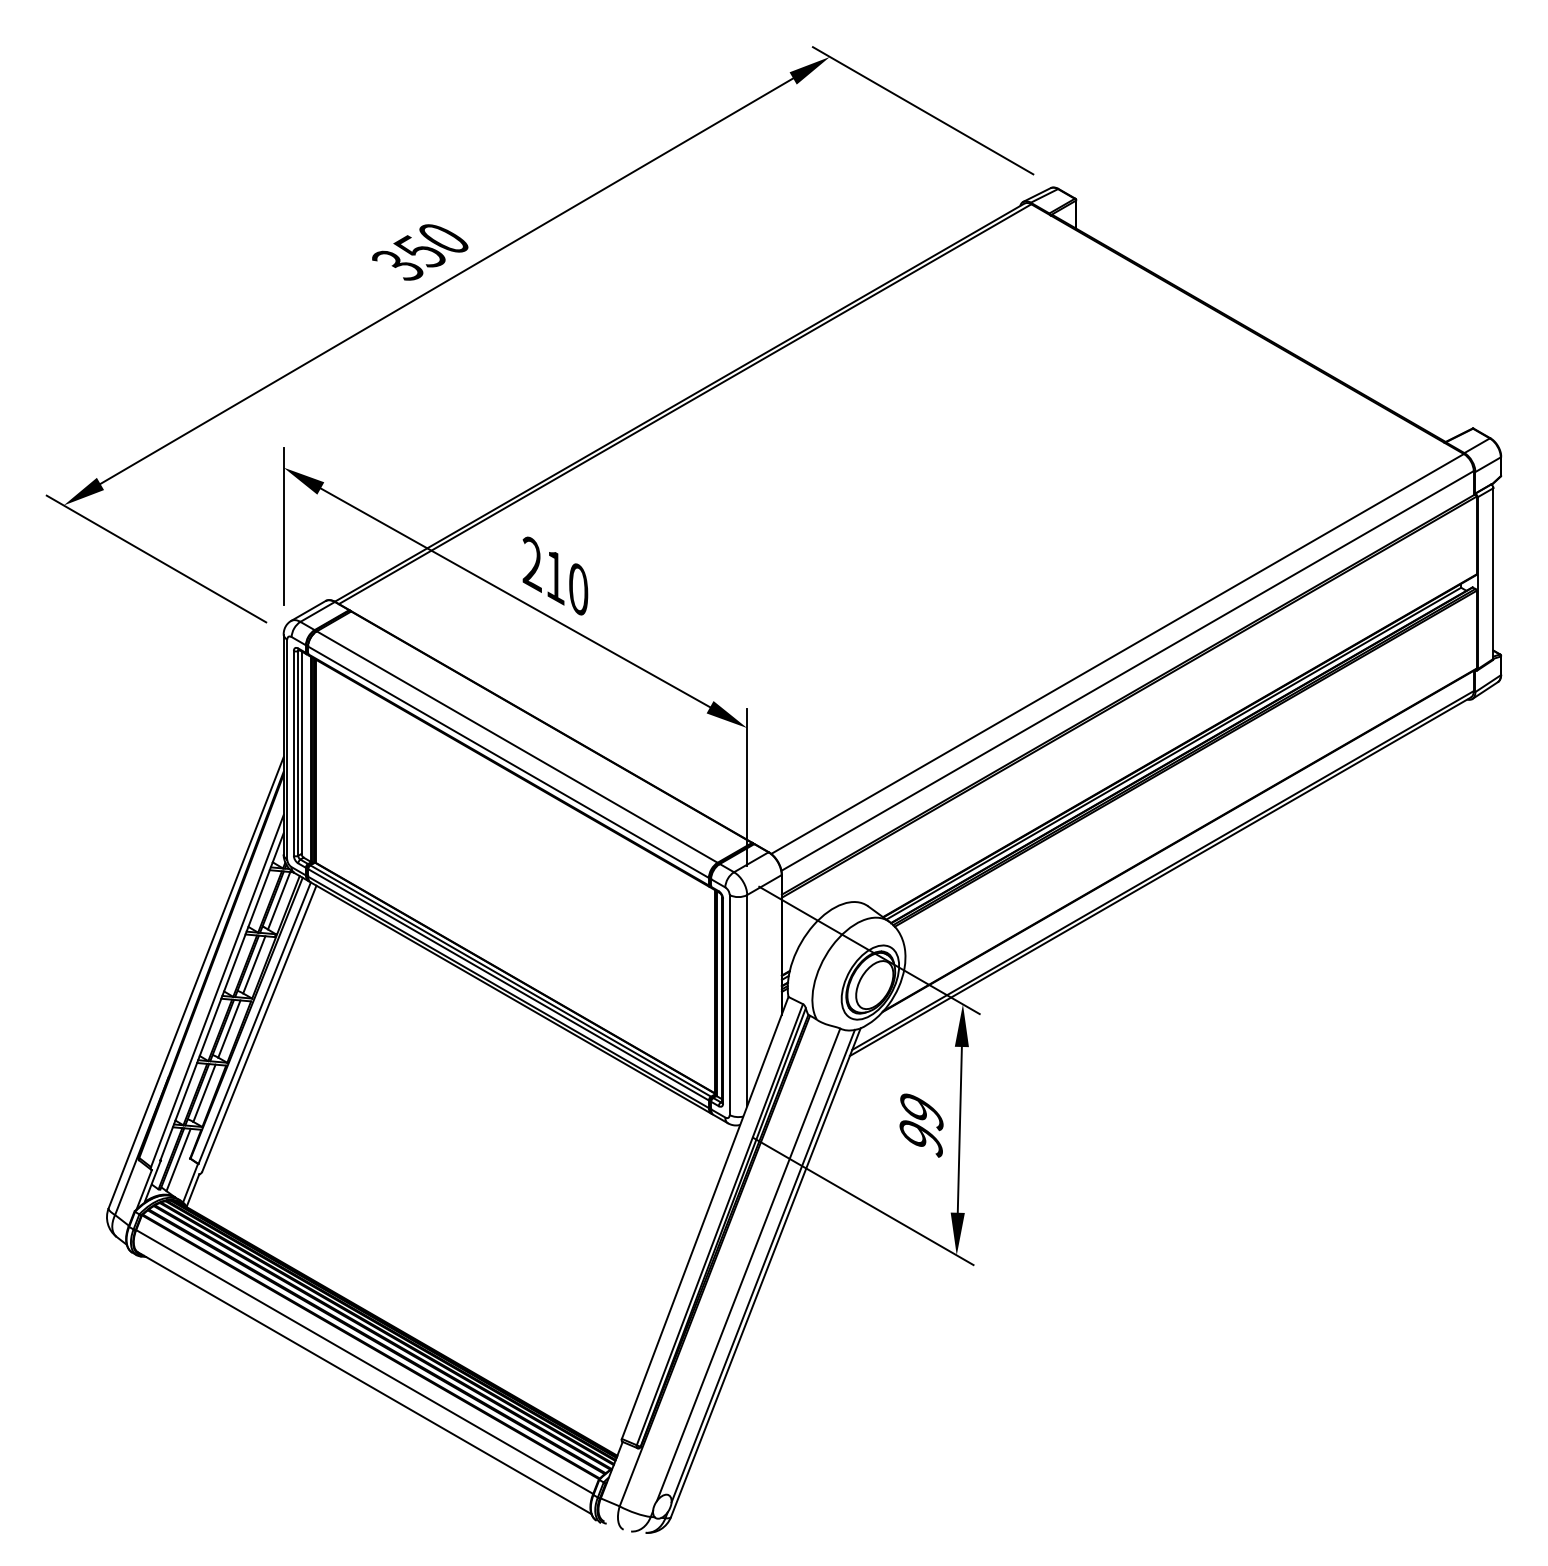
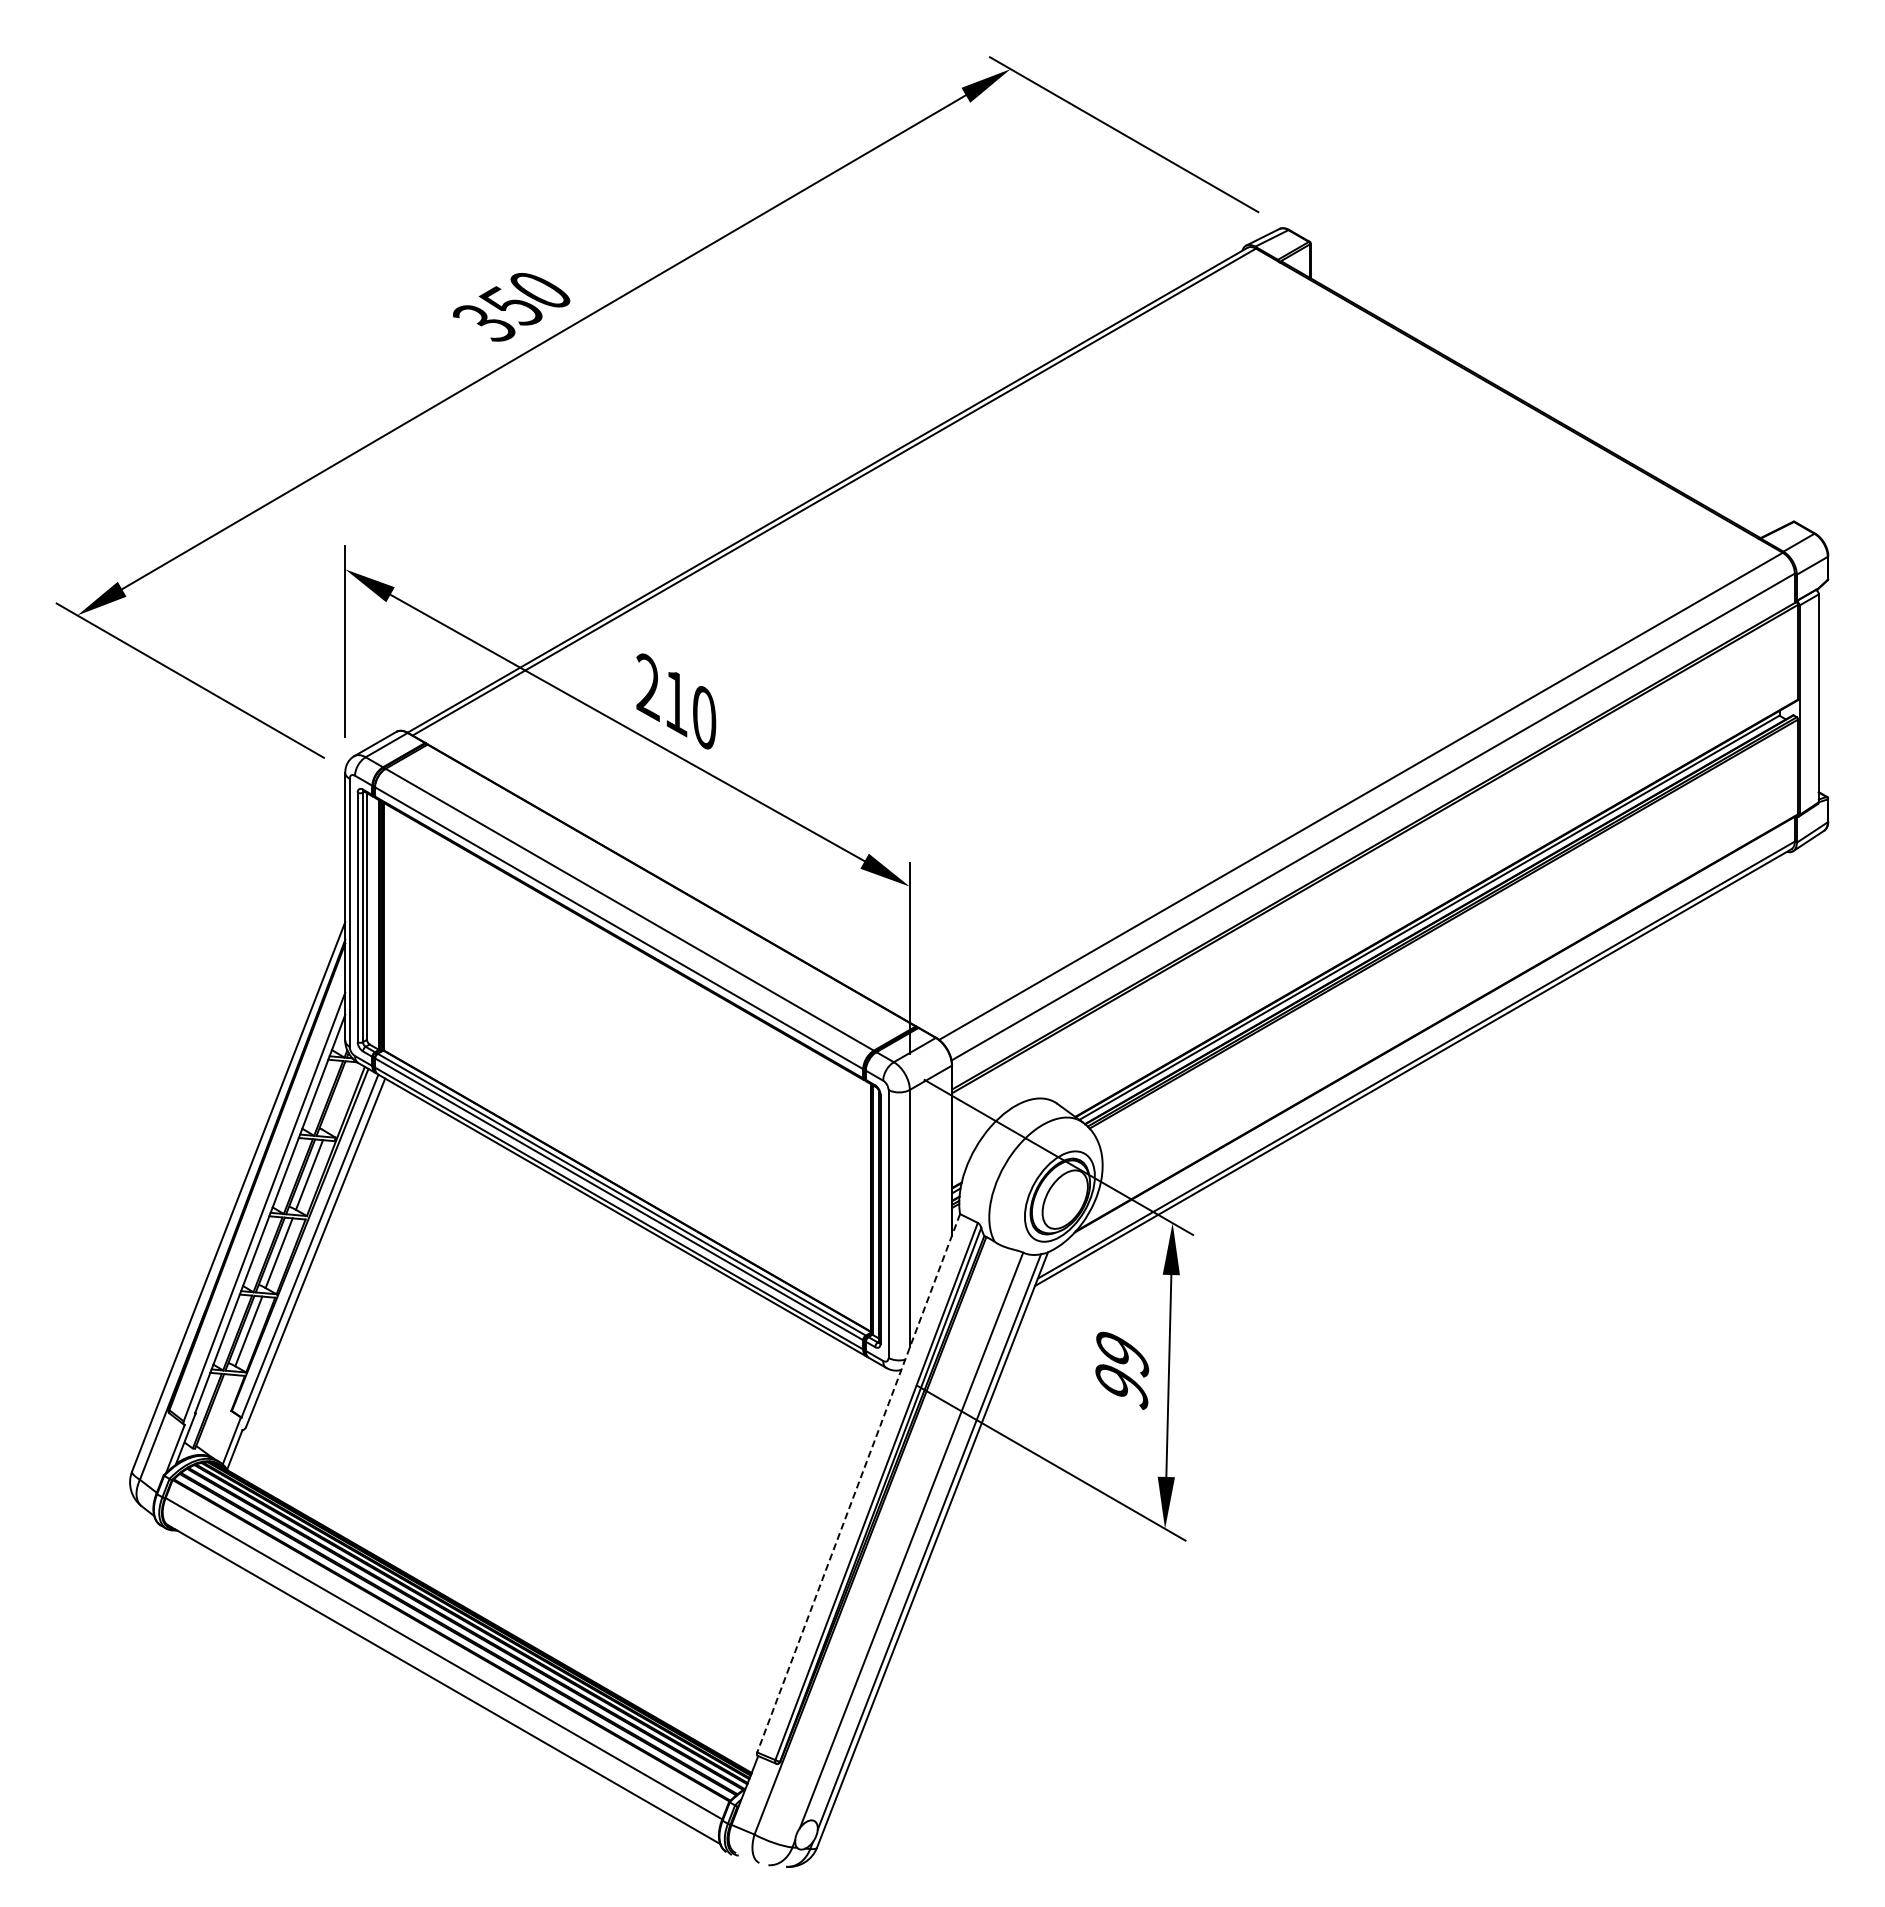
line: (278, 900) -> (339, 1096), removed
line: (178, 1159) -> (217, 1412), removed
line: (705, 1218) -> (858, 1483), solid -> dashed

